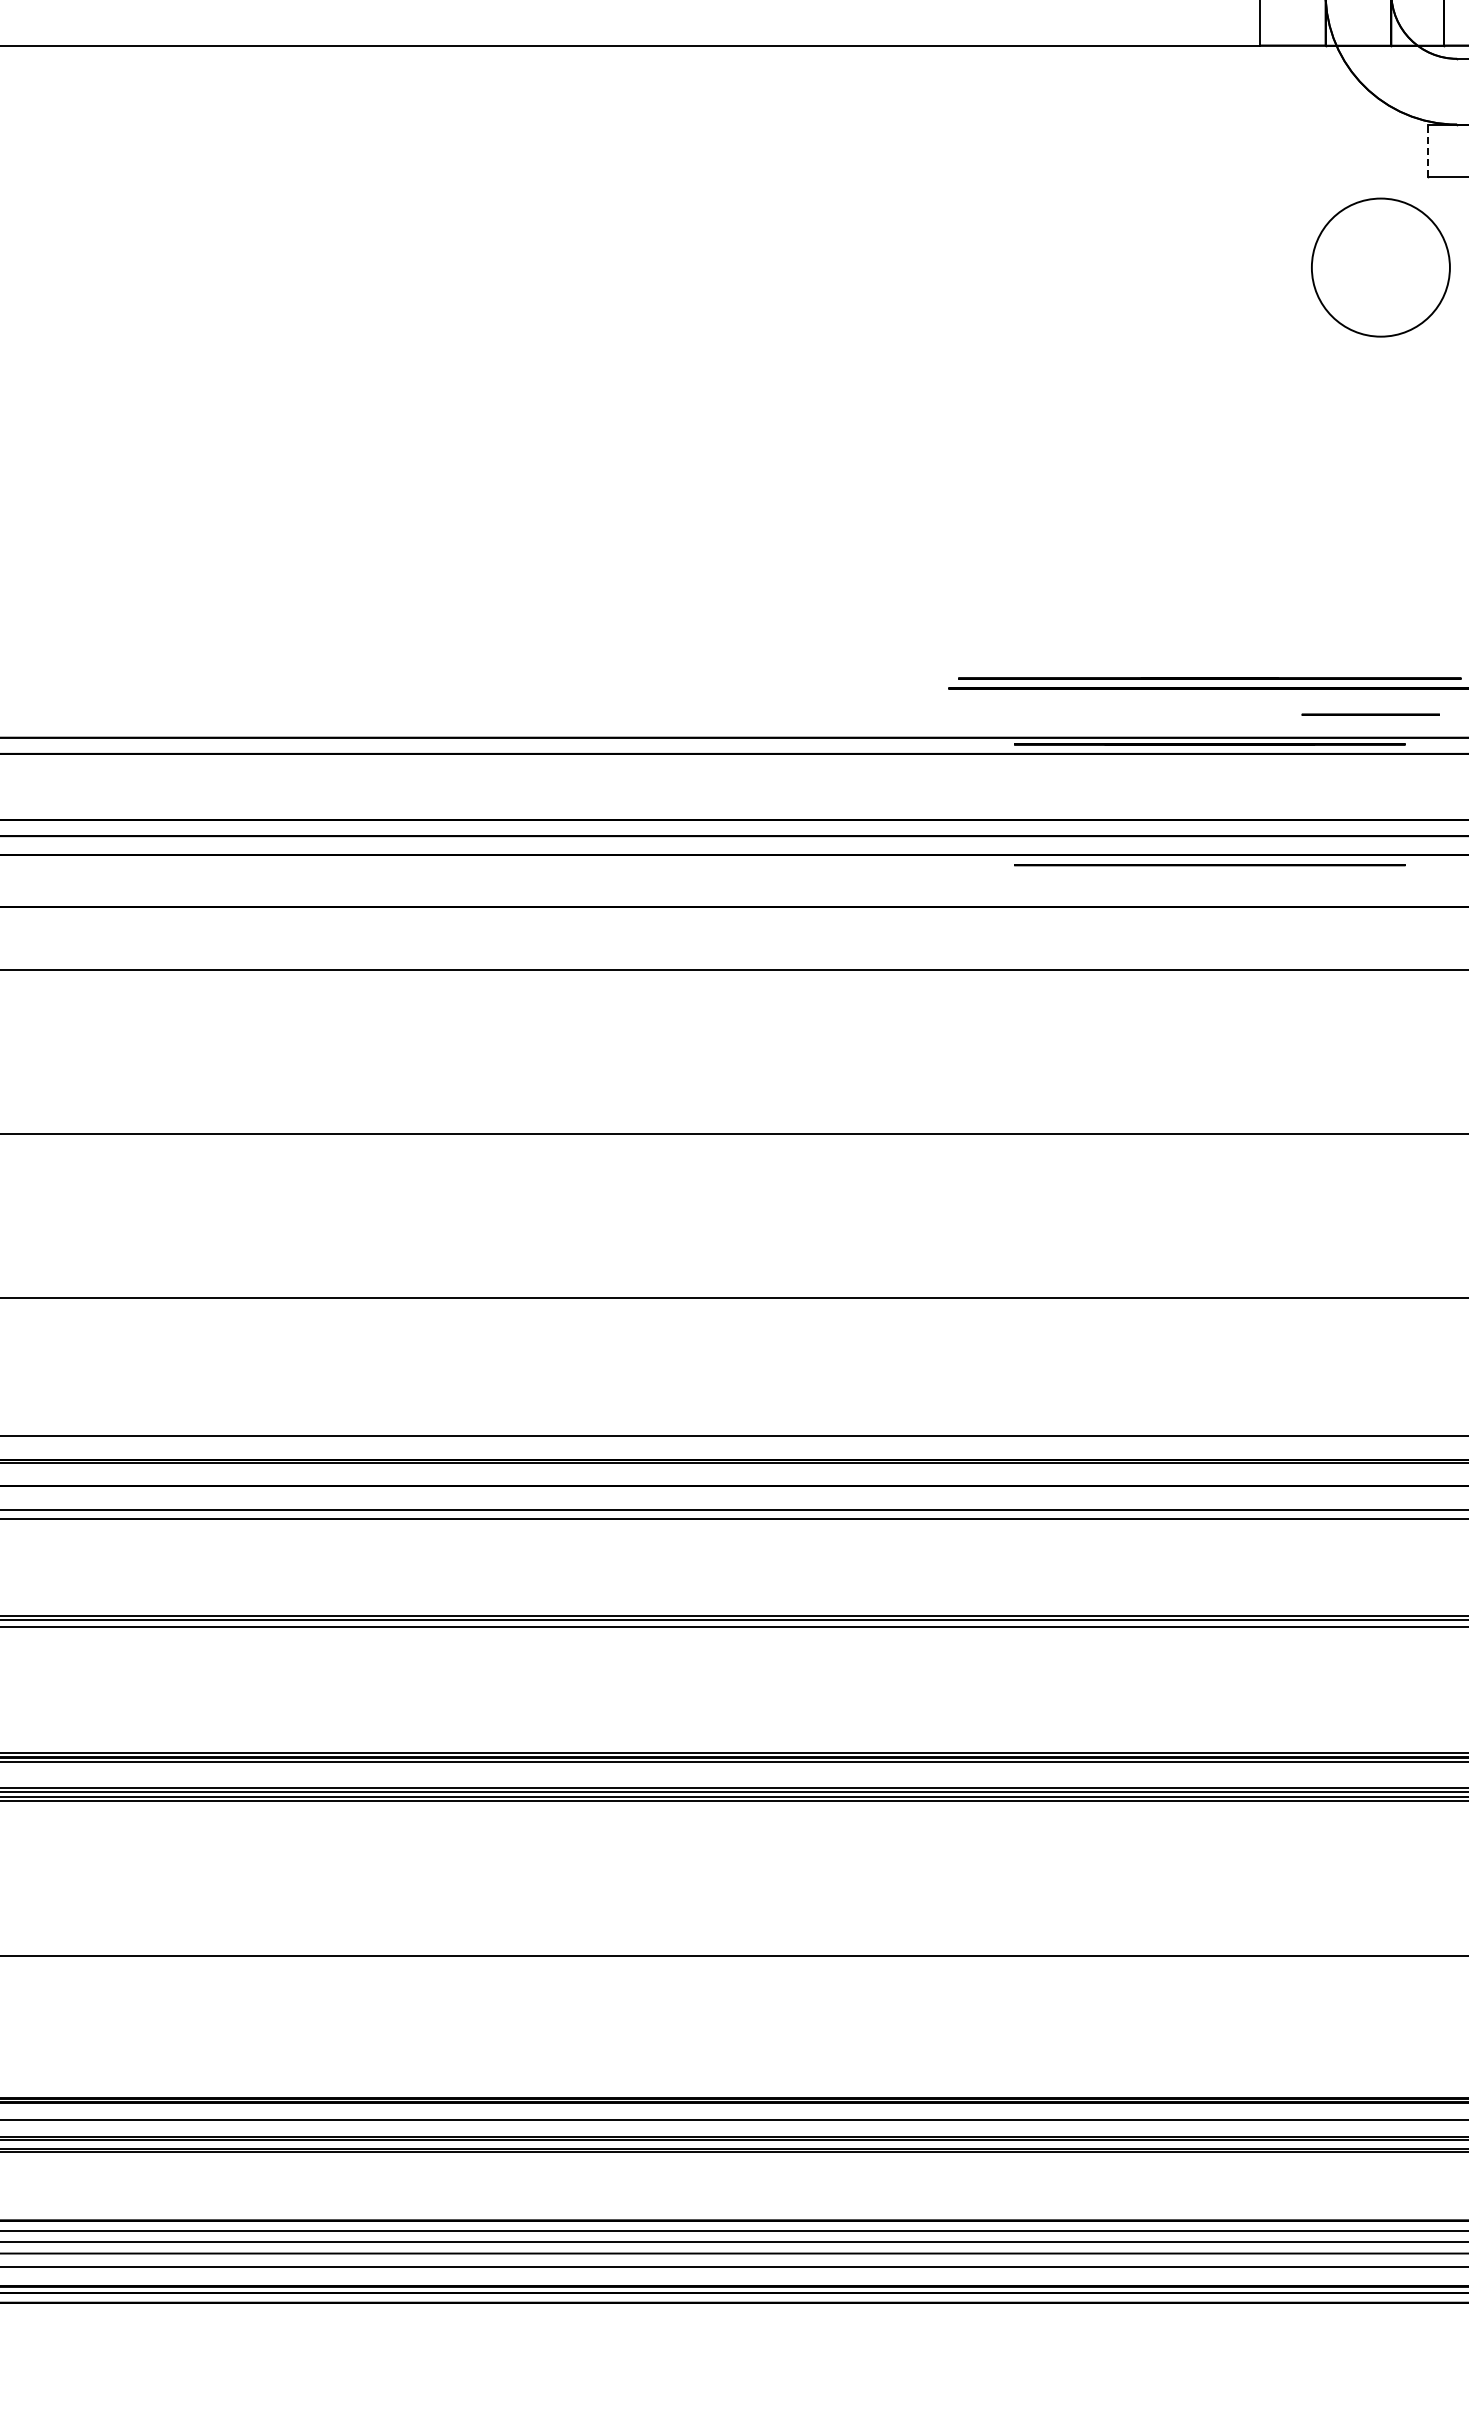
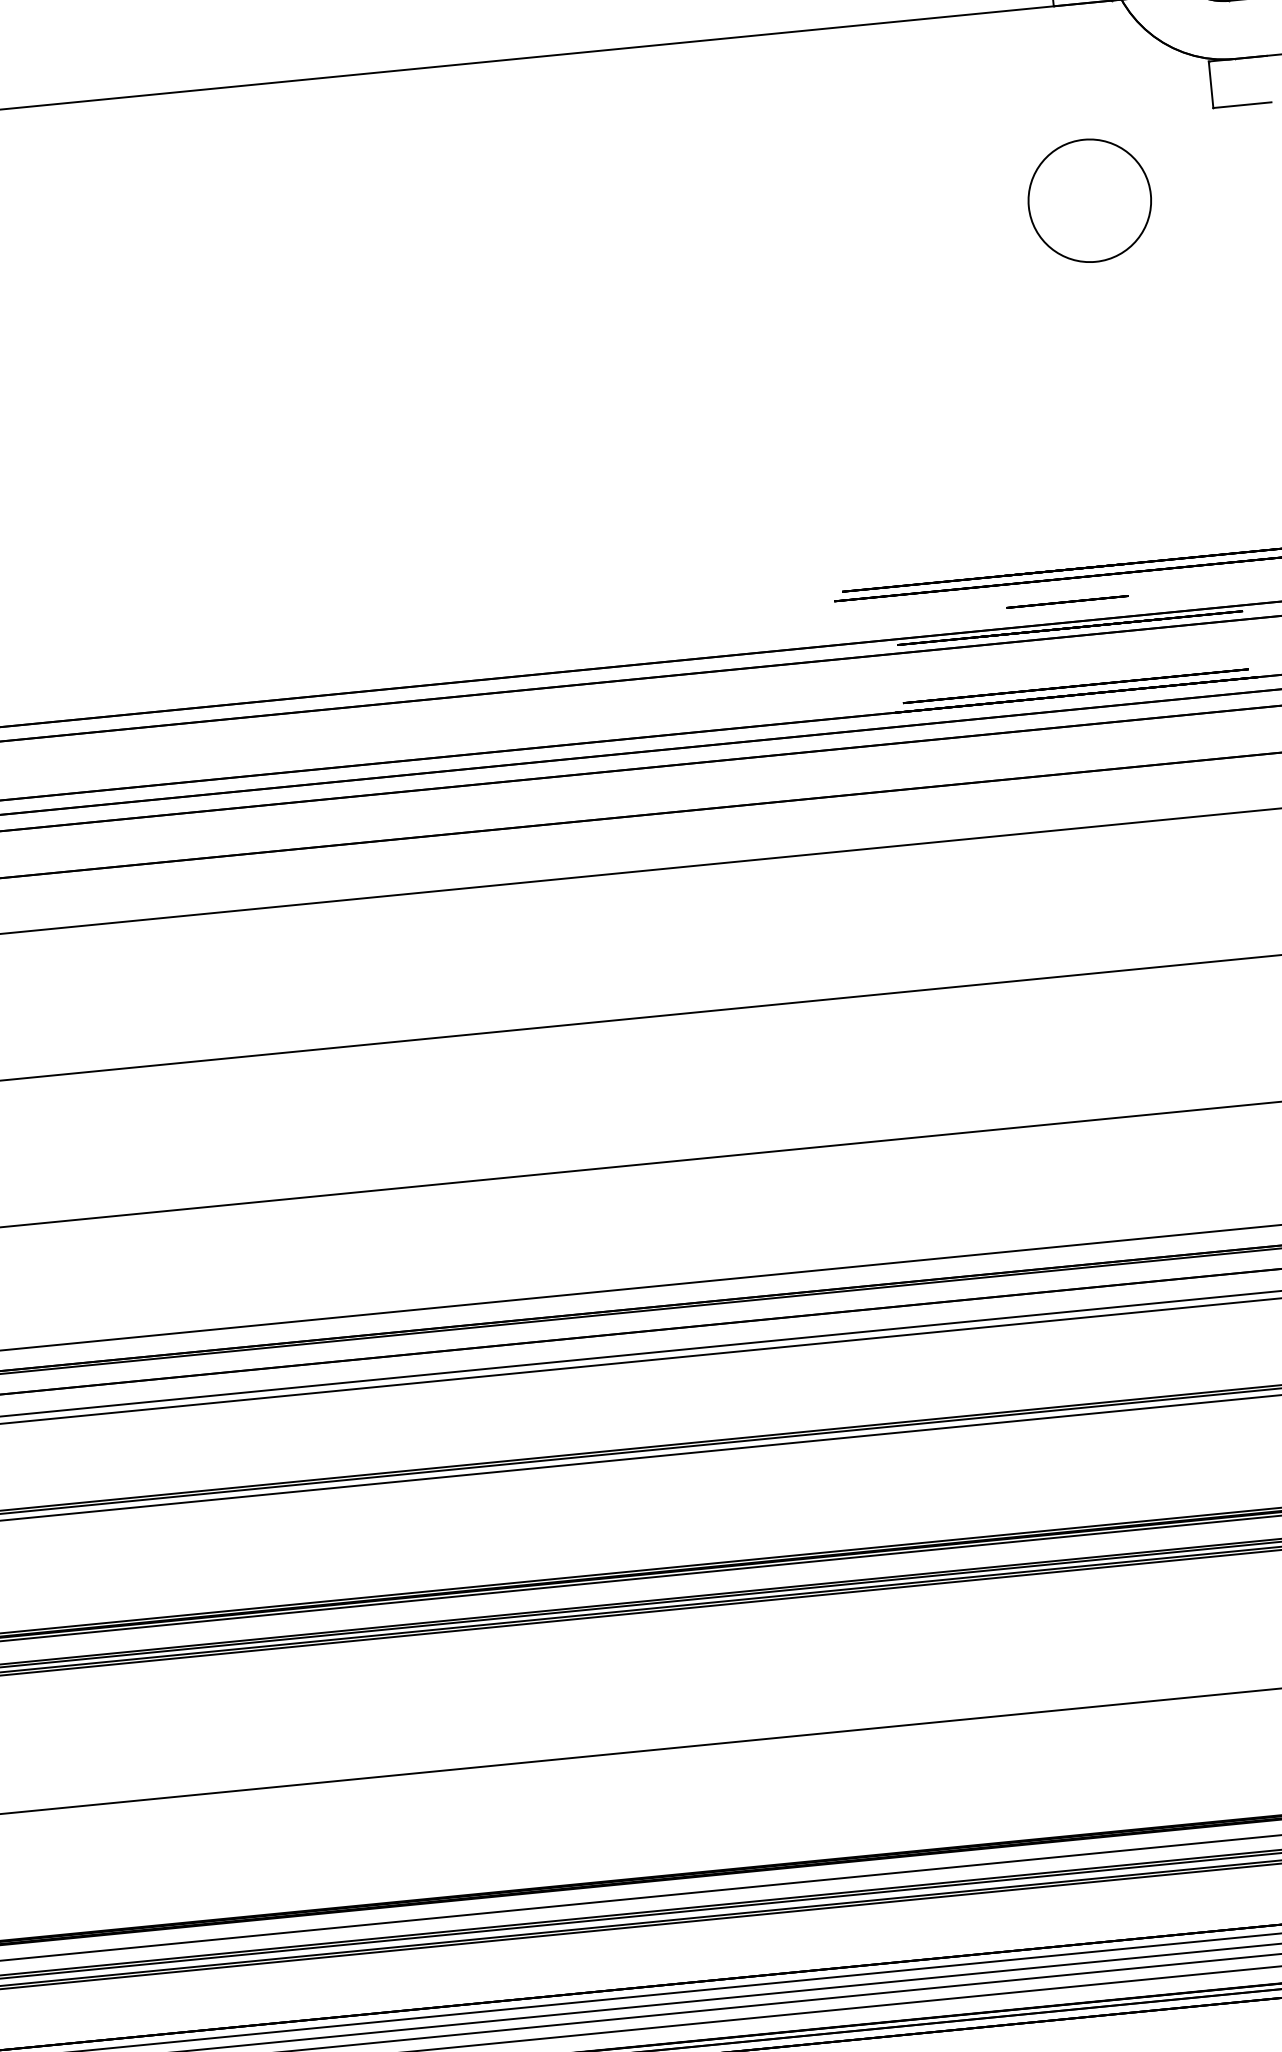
line: (1427, 150) -> (1211, 84), dashed -> solid
circle: (1380, 267) -> (1089, 200), moved
line: (1370, 714) -> (1067, 601), moved
line: (1209, 865) -> (1075, 686), moved

